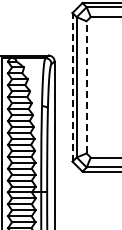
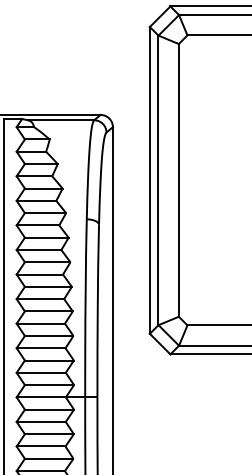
line: (72, 86) -> (149, 178), dashed -> solid
line: (86, 86) -> (178, 178), dashed -> solid

